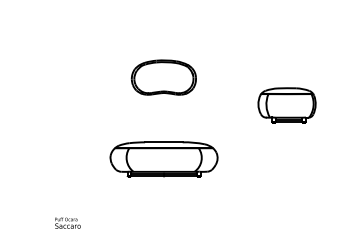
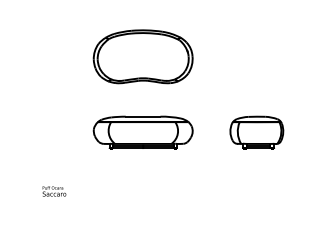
part: (163, 77) -> (142, 56), size x1.67
part: (286, 105) -> (256, 132), moved

